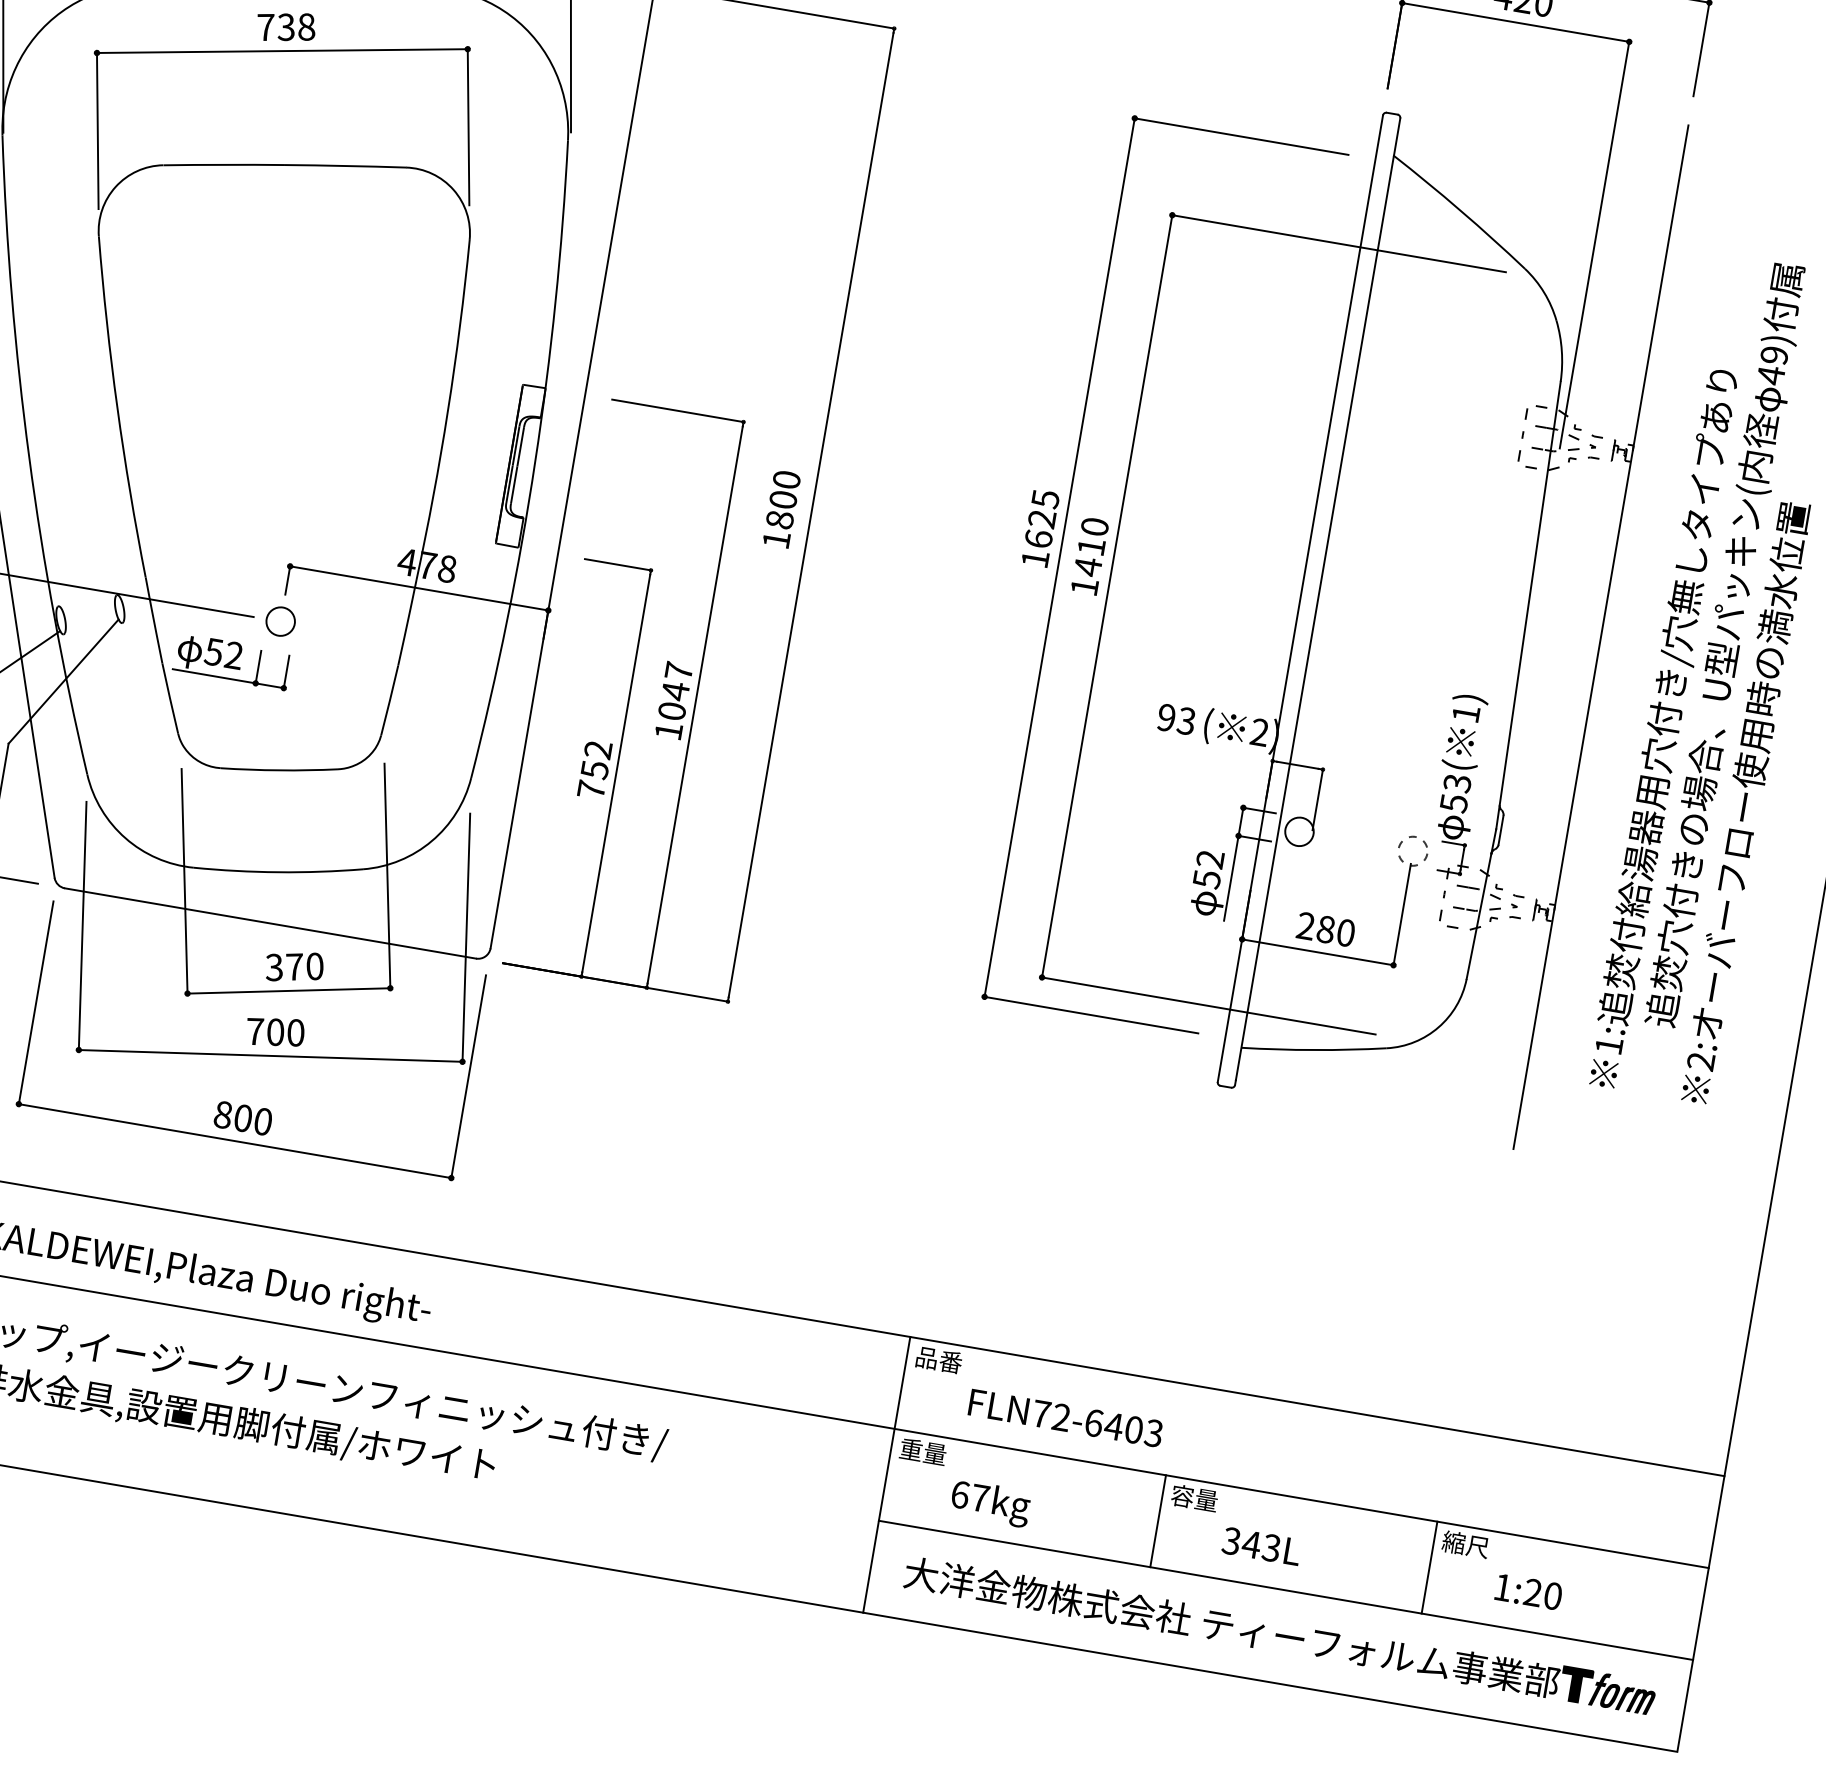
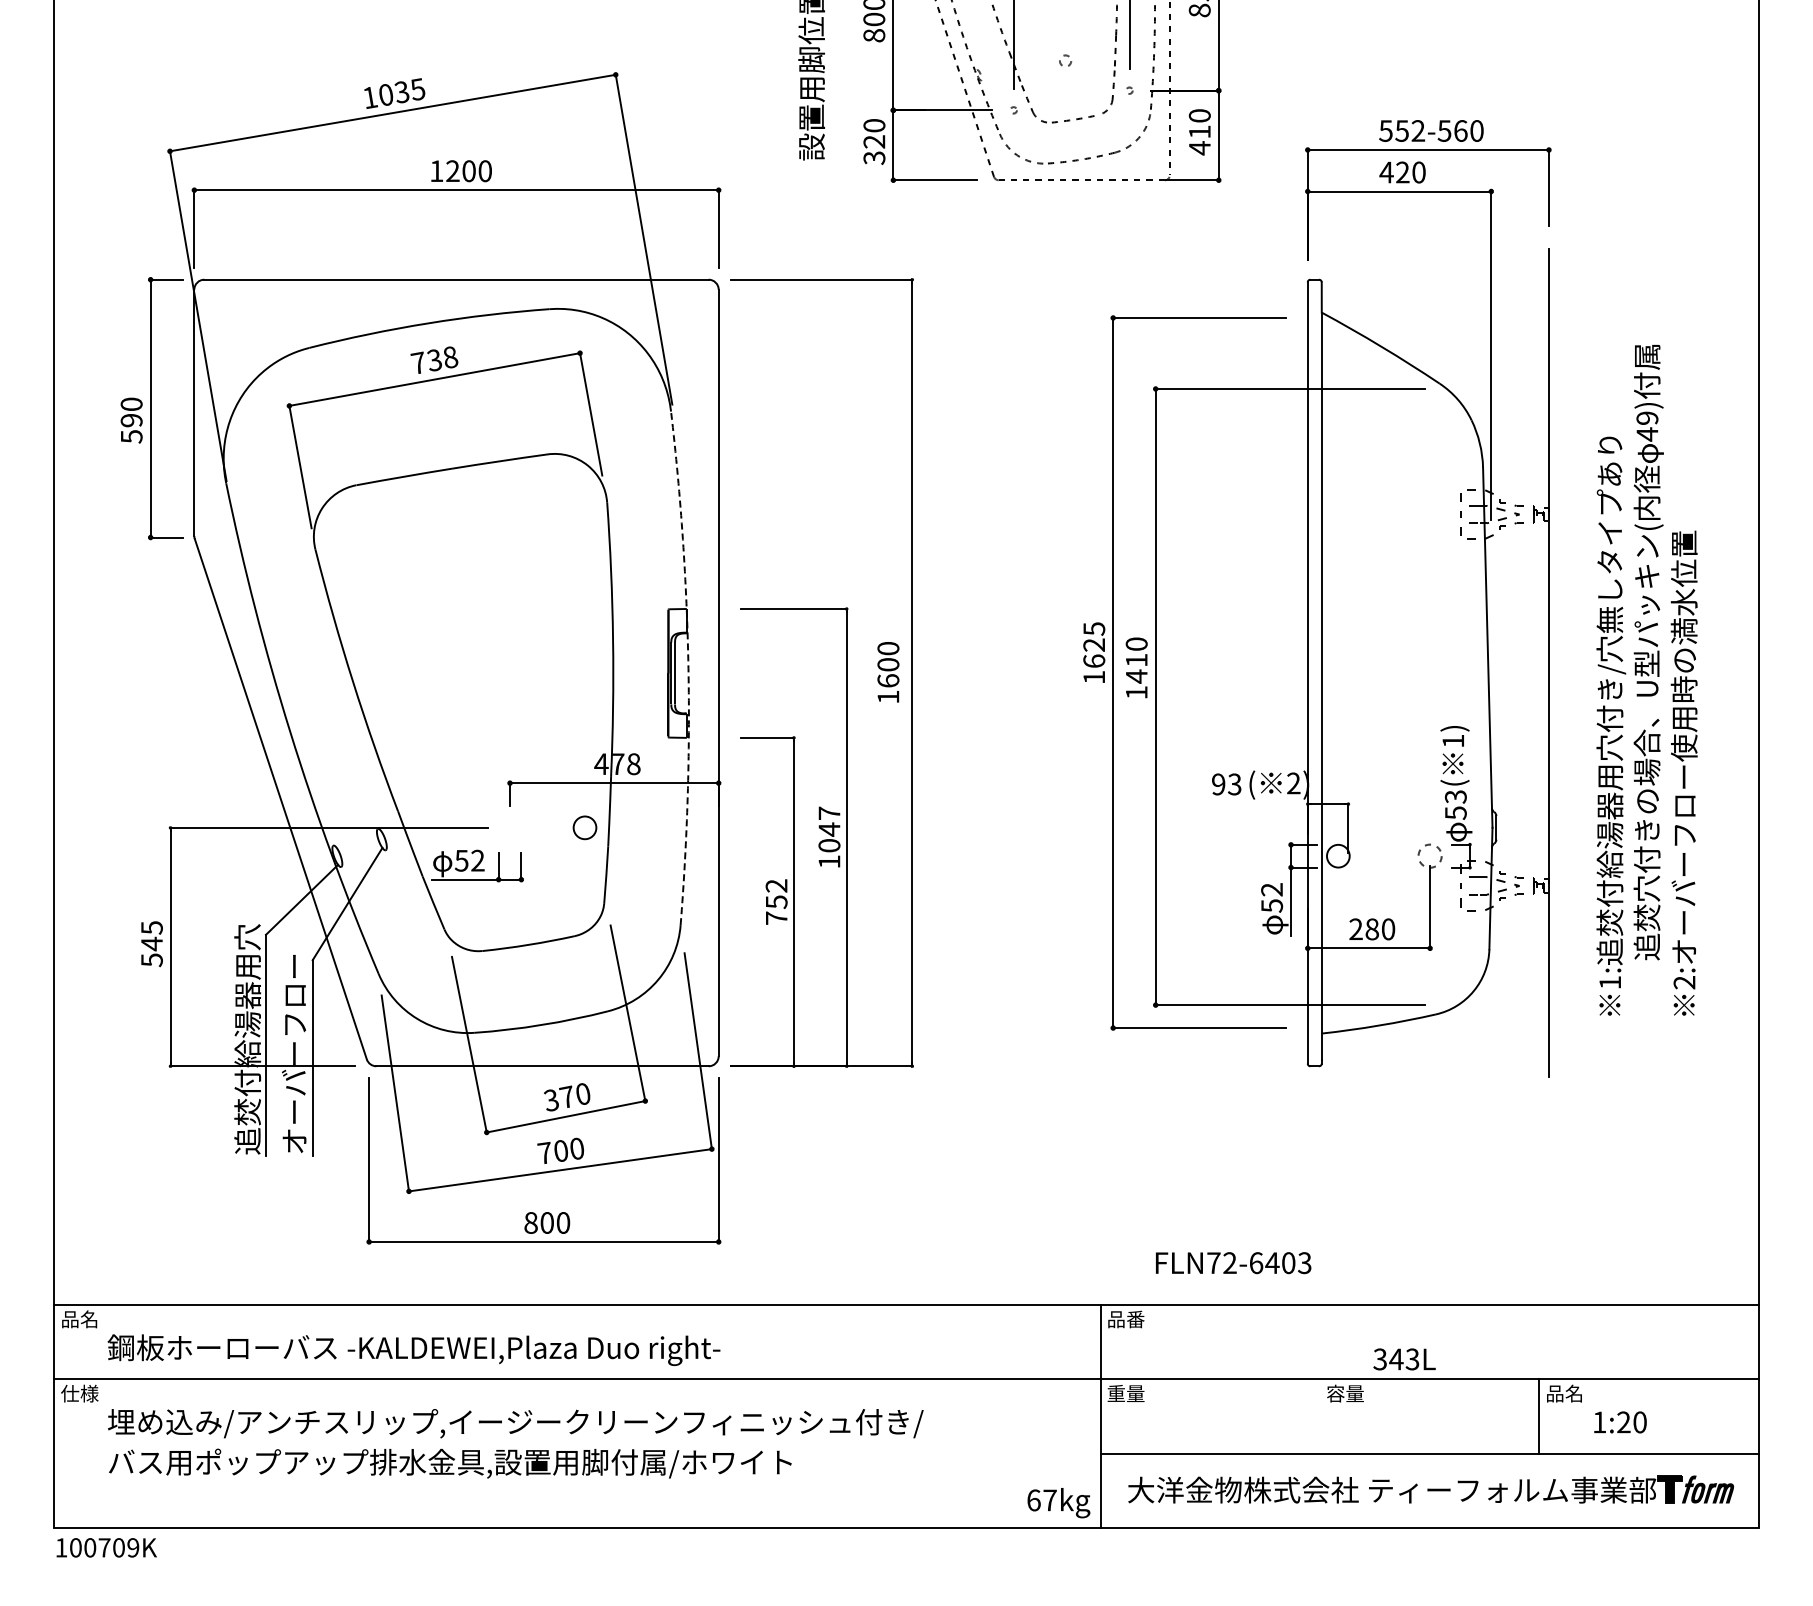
arc: (535, 462) -> (688, 668), solid -> dashed
text: (780, 519) -> (888, 680), 1800 -> 1600
circle: (280, 621) -> (584, 827), moved
text: (1065, 1418) -> (1233, 1263), moved
text: (990, 1503) -> (1058, 1503), moved
line: (1157, 1521) -> (1319, 1416), removed
text: (1465, 1544) -> (1564, 1393), 縮尺 -> 品名
text: (1261, 1546) -> (1404, 1359), moved

